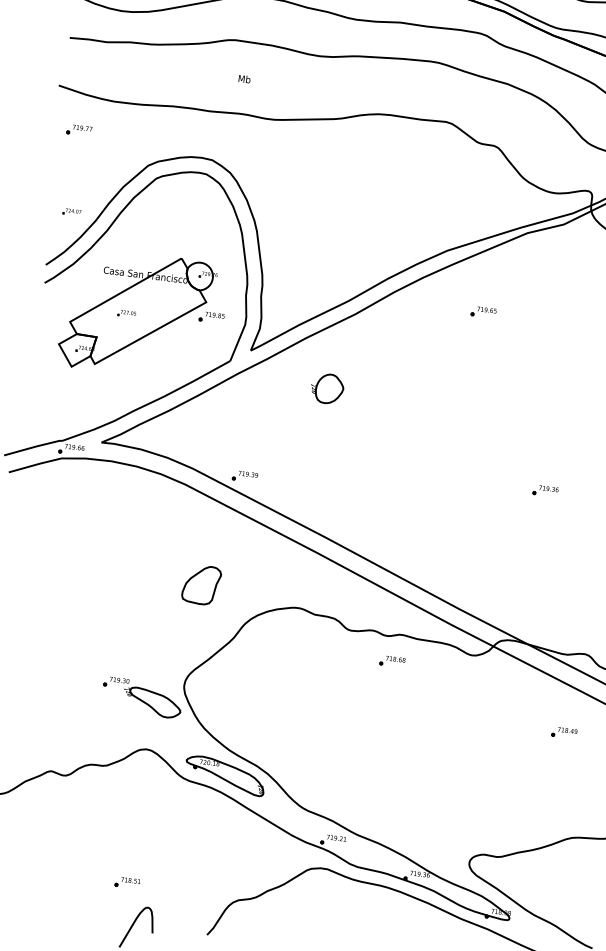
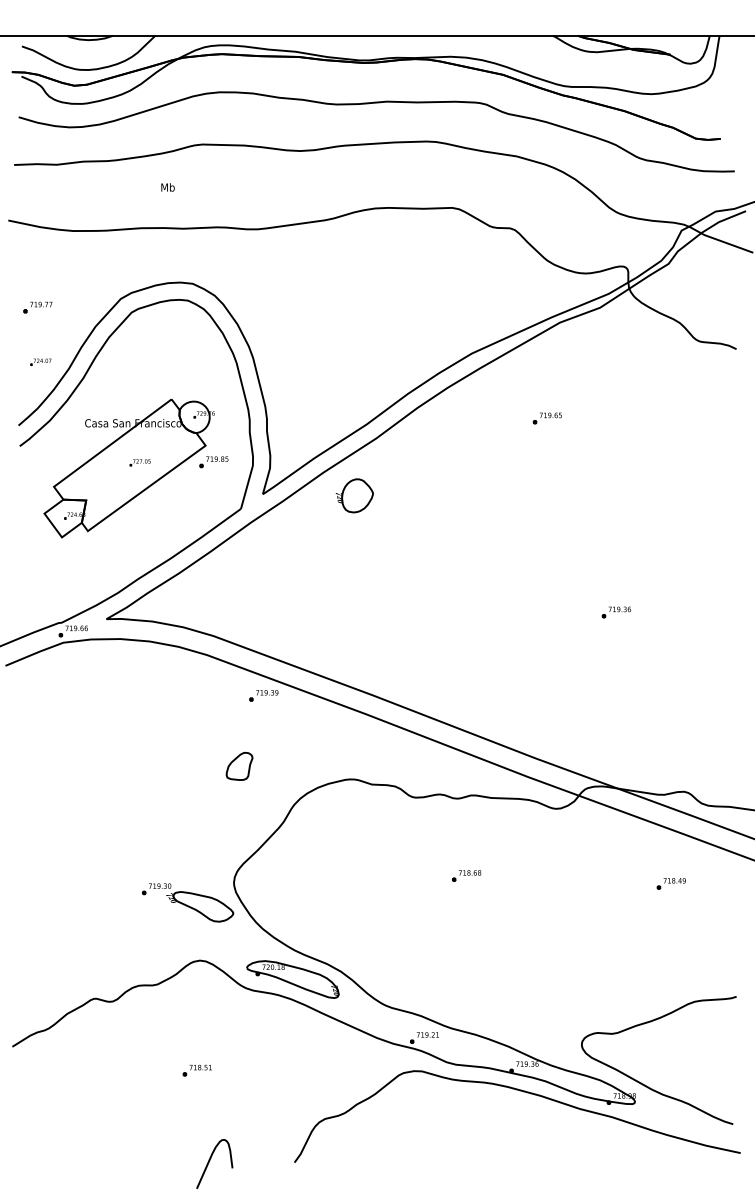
text: (244, 79) -> (167, 187), moved
part: (79, 130) -> (37, 307), moved
part: (482, 312) -> (546, 418), moved
part: (126, 313) -> (139, 462), moved
part: (327, 388) -> (354, 495), moved
part: (244, 476) -> (263, 695), moved
part: (201, 583) -> (239, 765), size x0.62
part: (392, 661) -> (466, 875), moved
part: (126, 882) -> (196, 1070), moved

